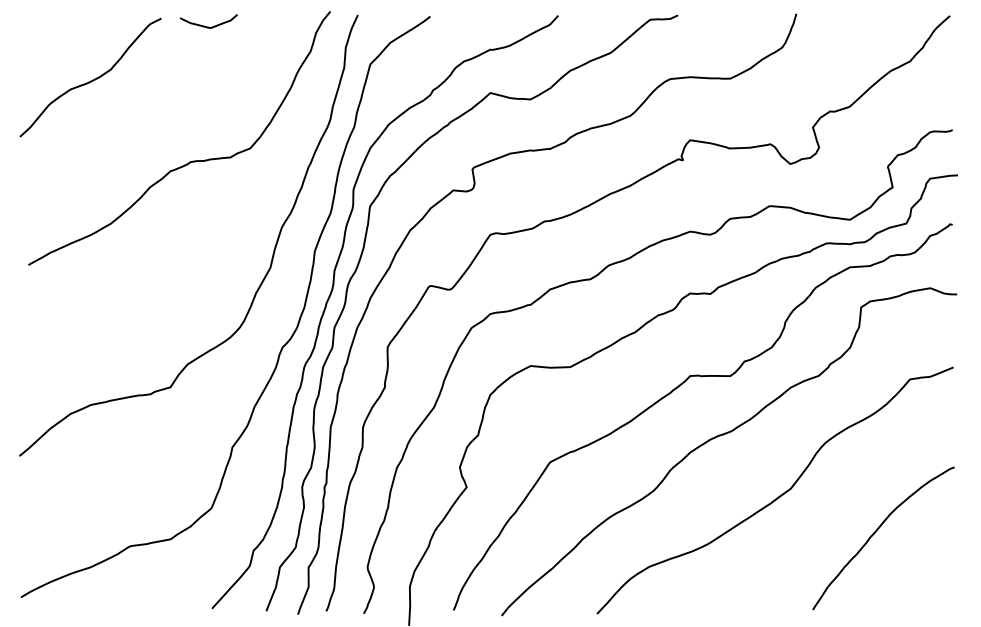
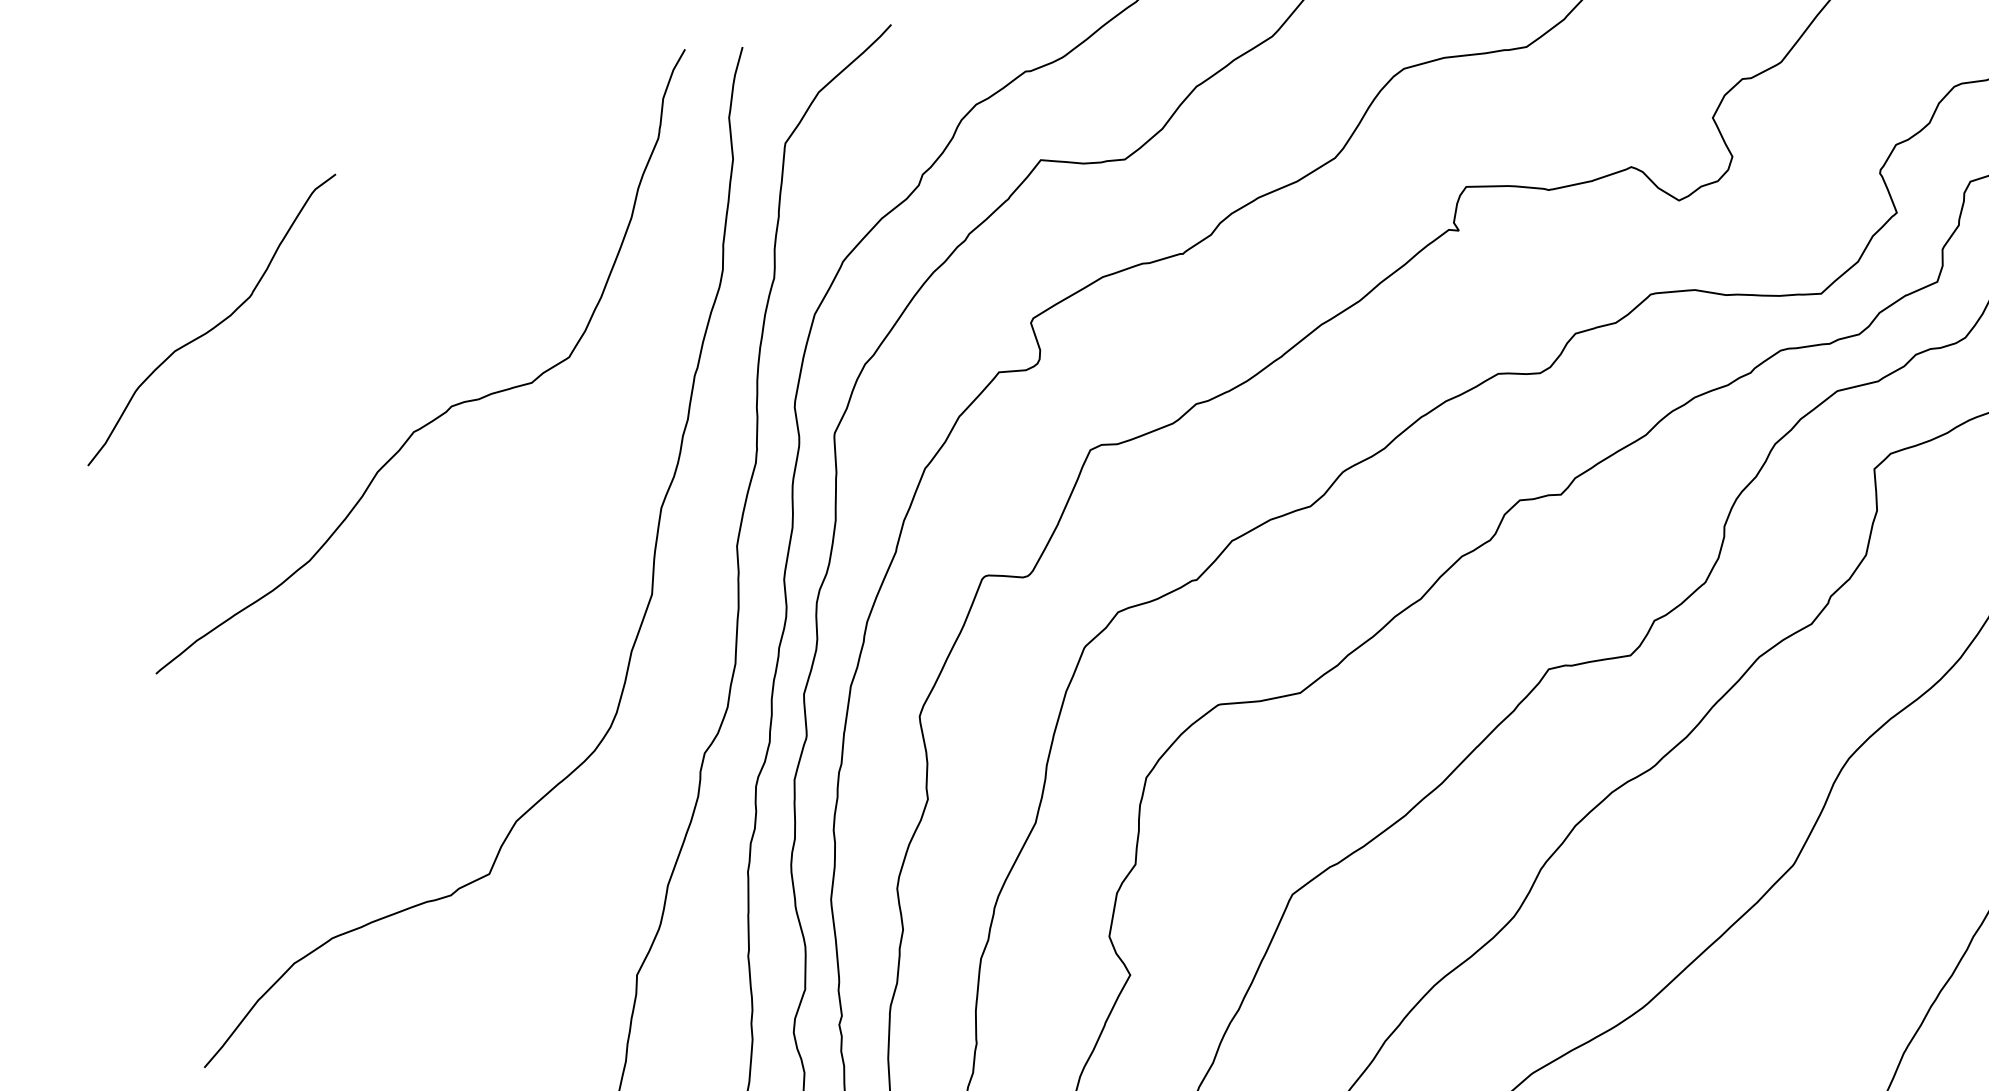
curve: (208, 26) -> (440, 122), removed
curve: (92, 79) -> (216, 323), moved

